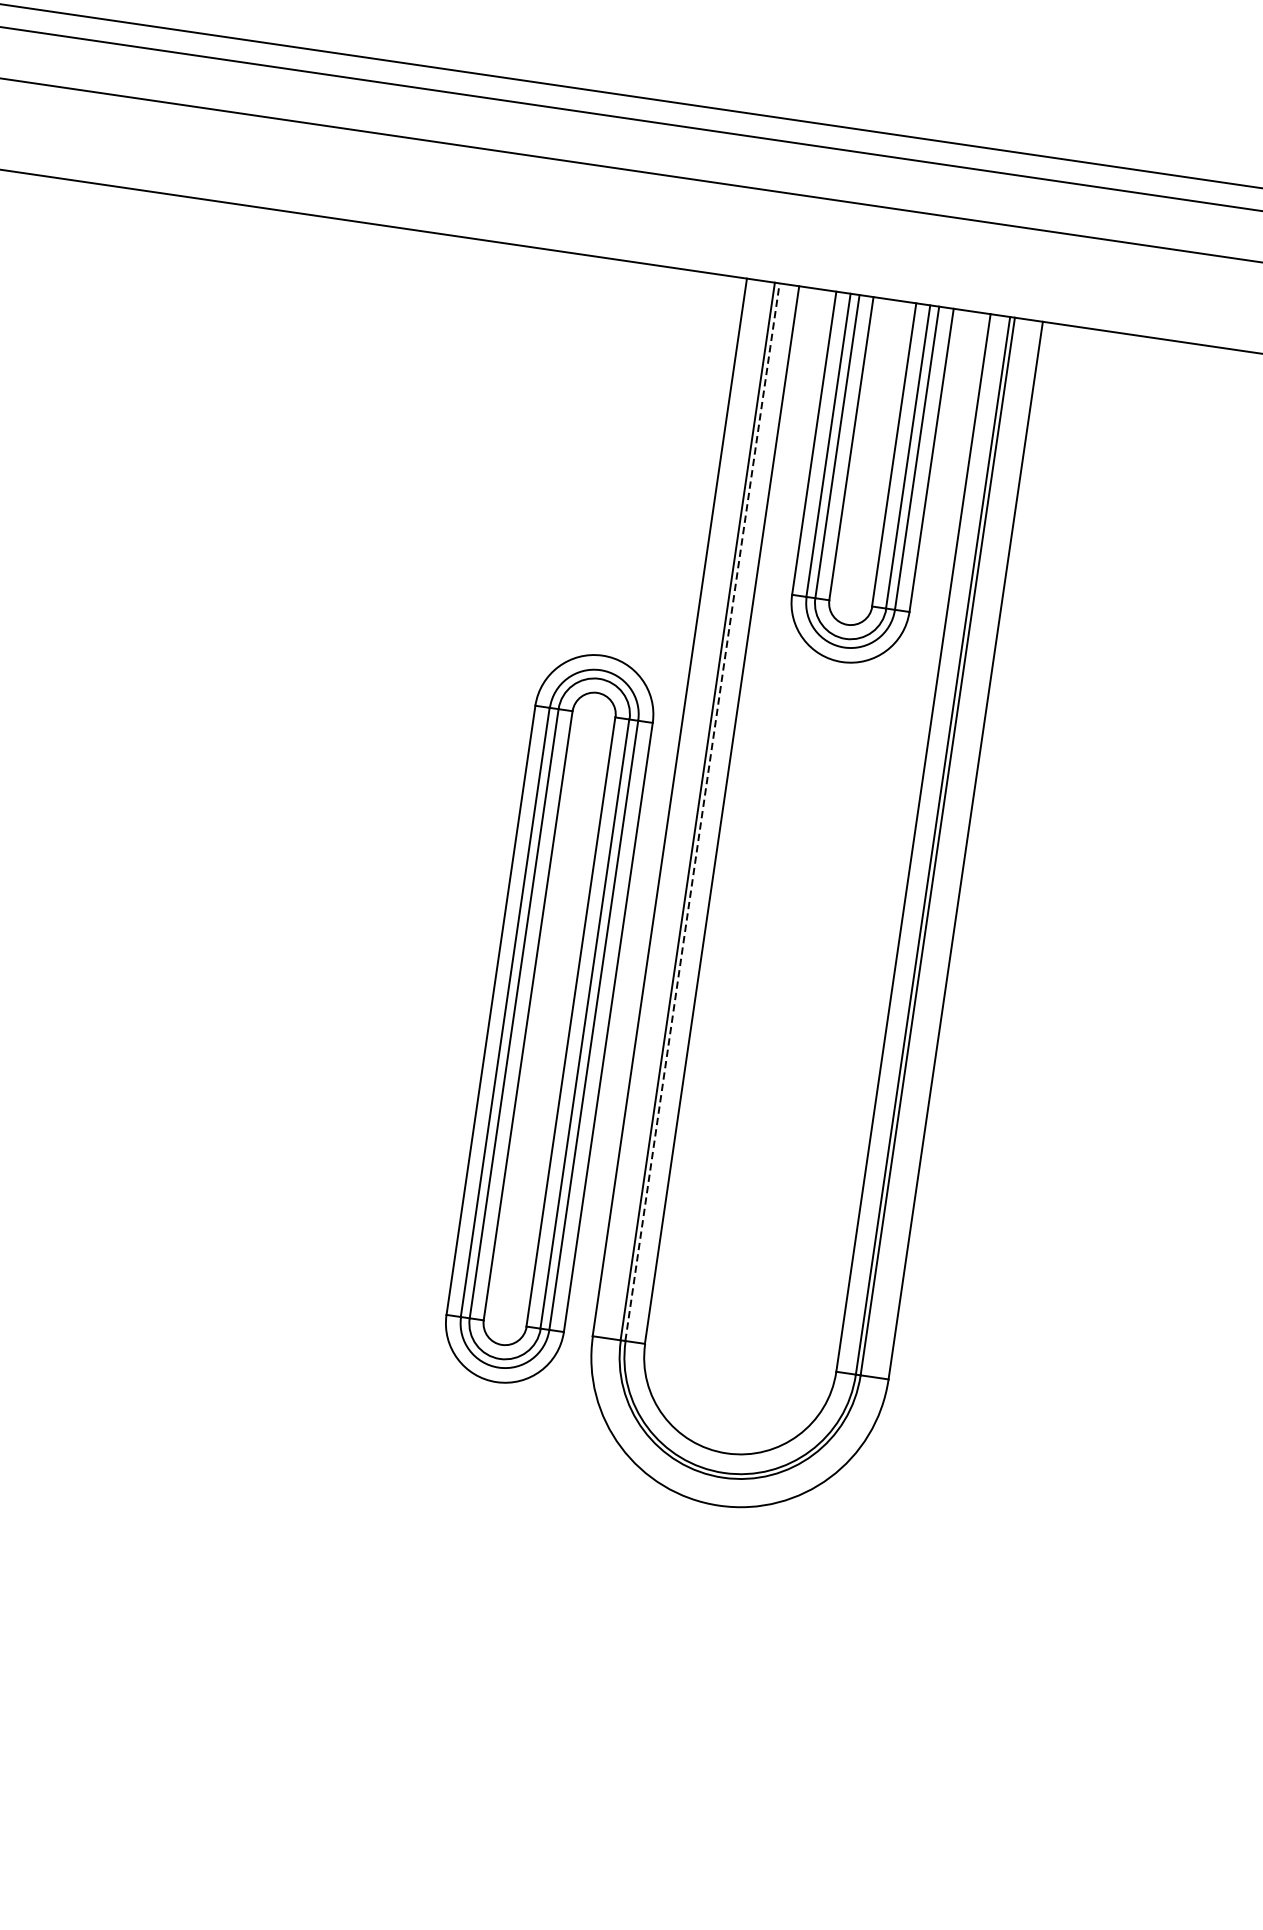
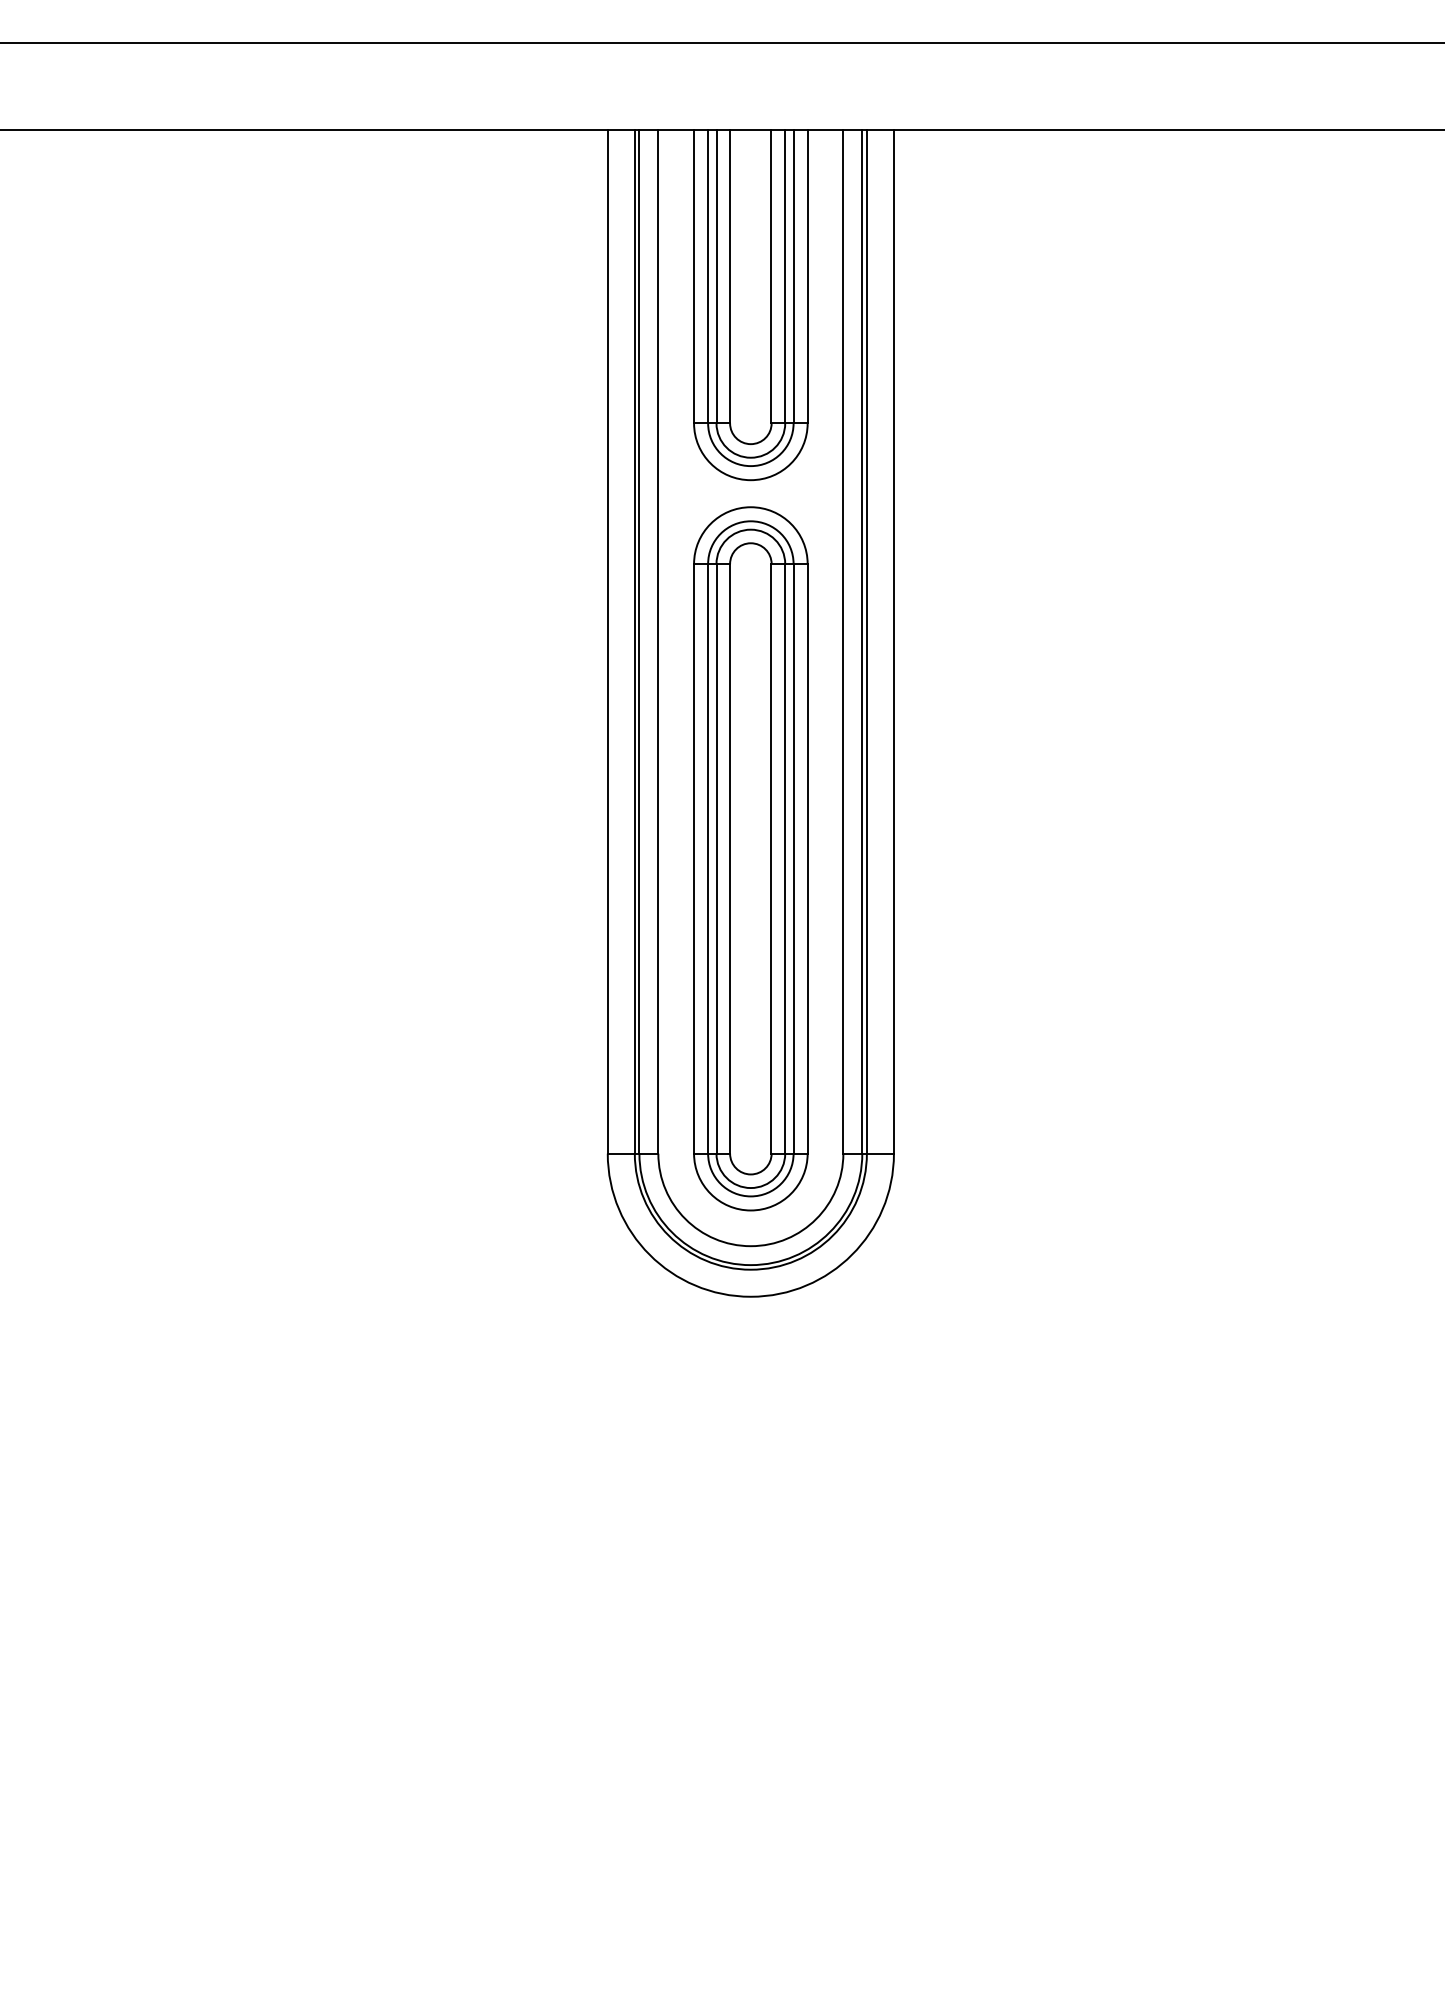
line: (702, 811) -> (639, 641), dashed -> solid
part: (549, 1018) -> (750, 858), moved

